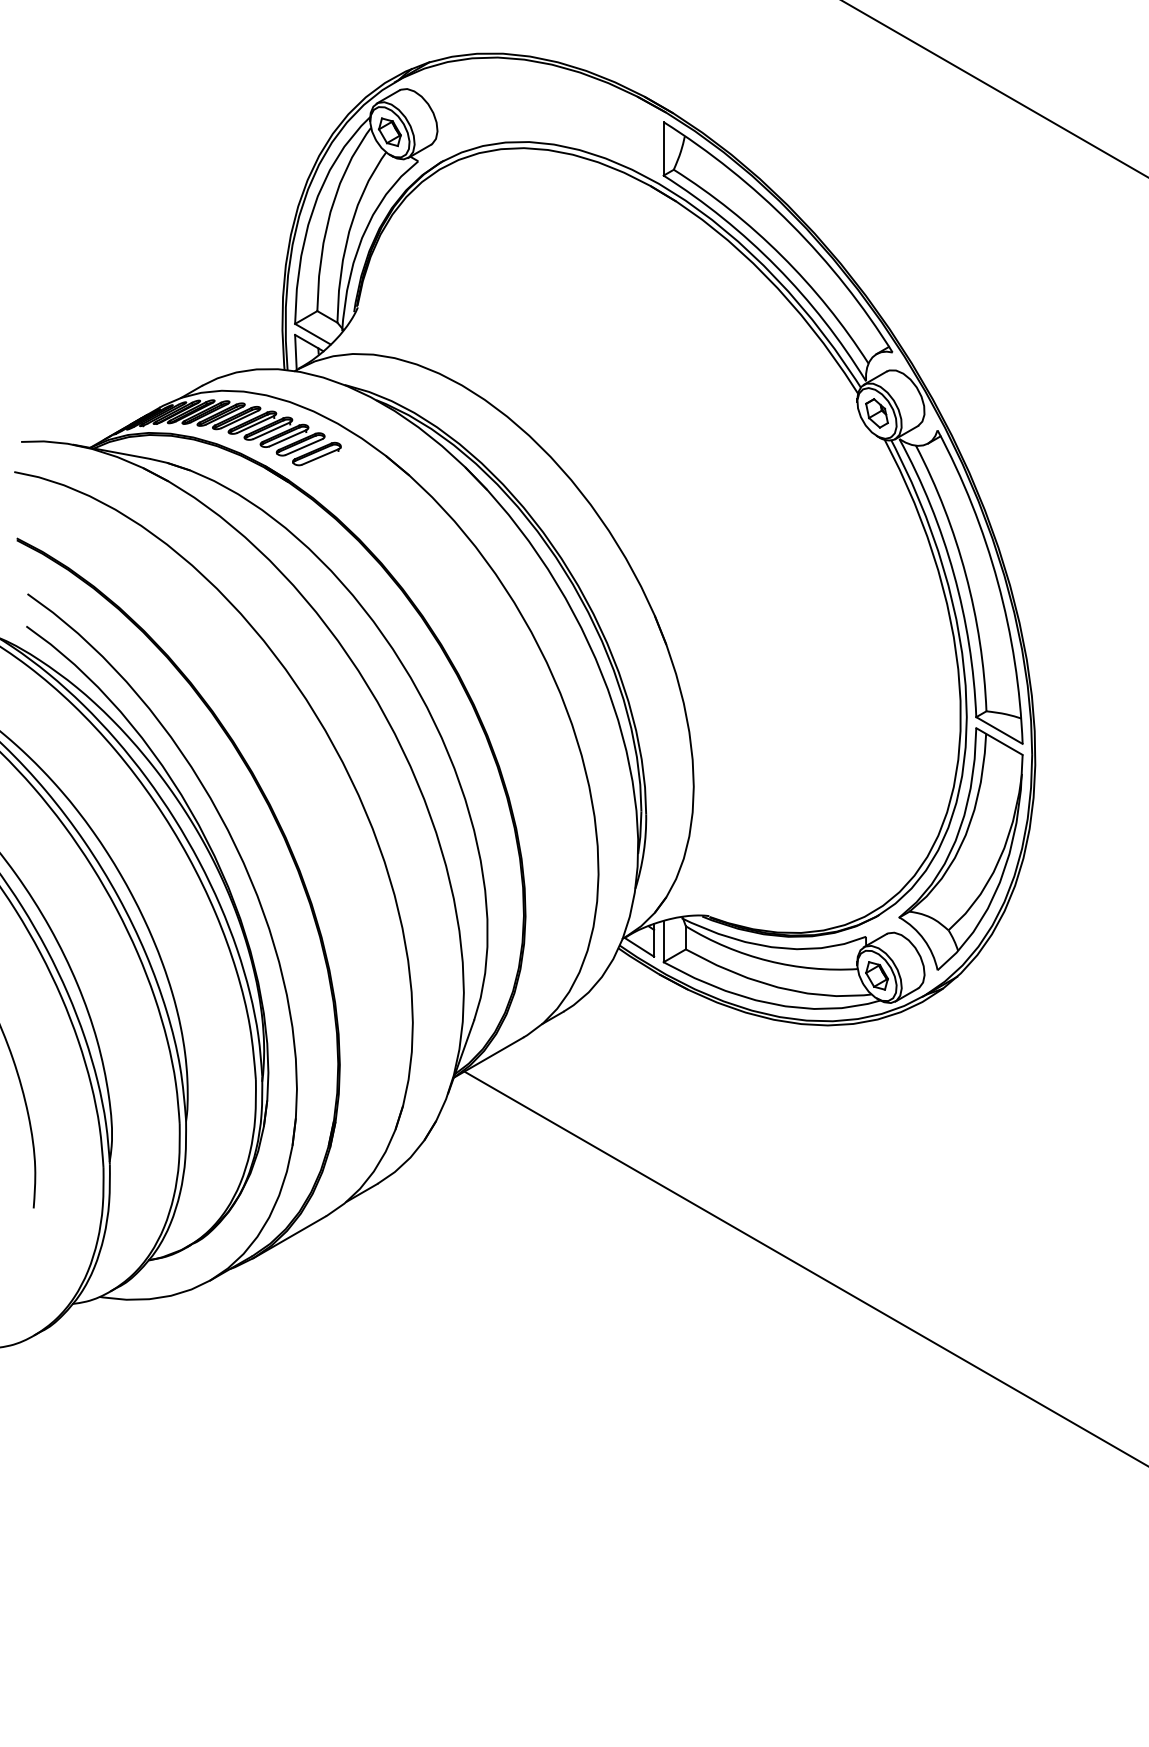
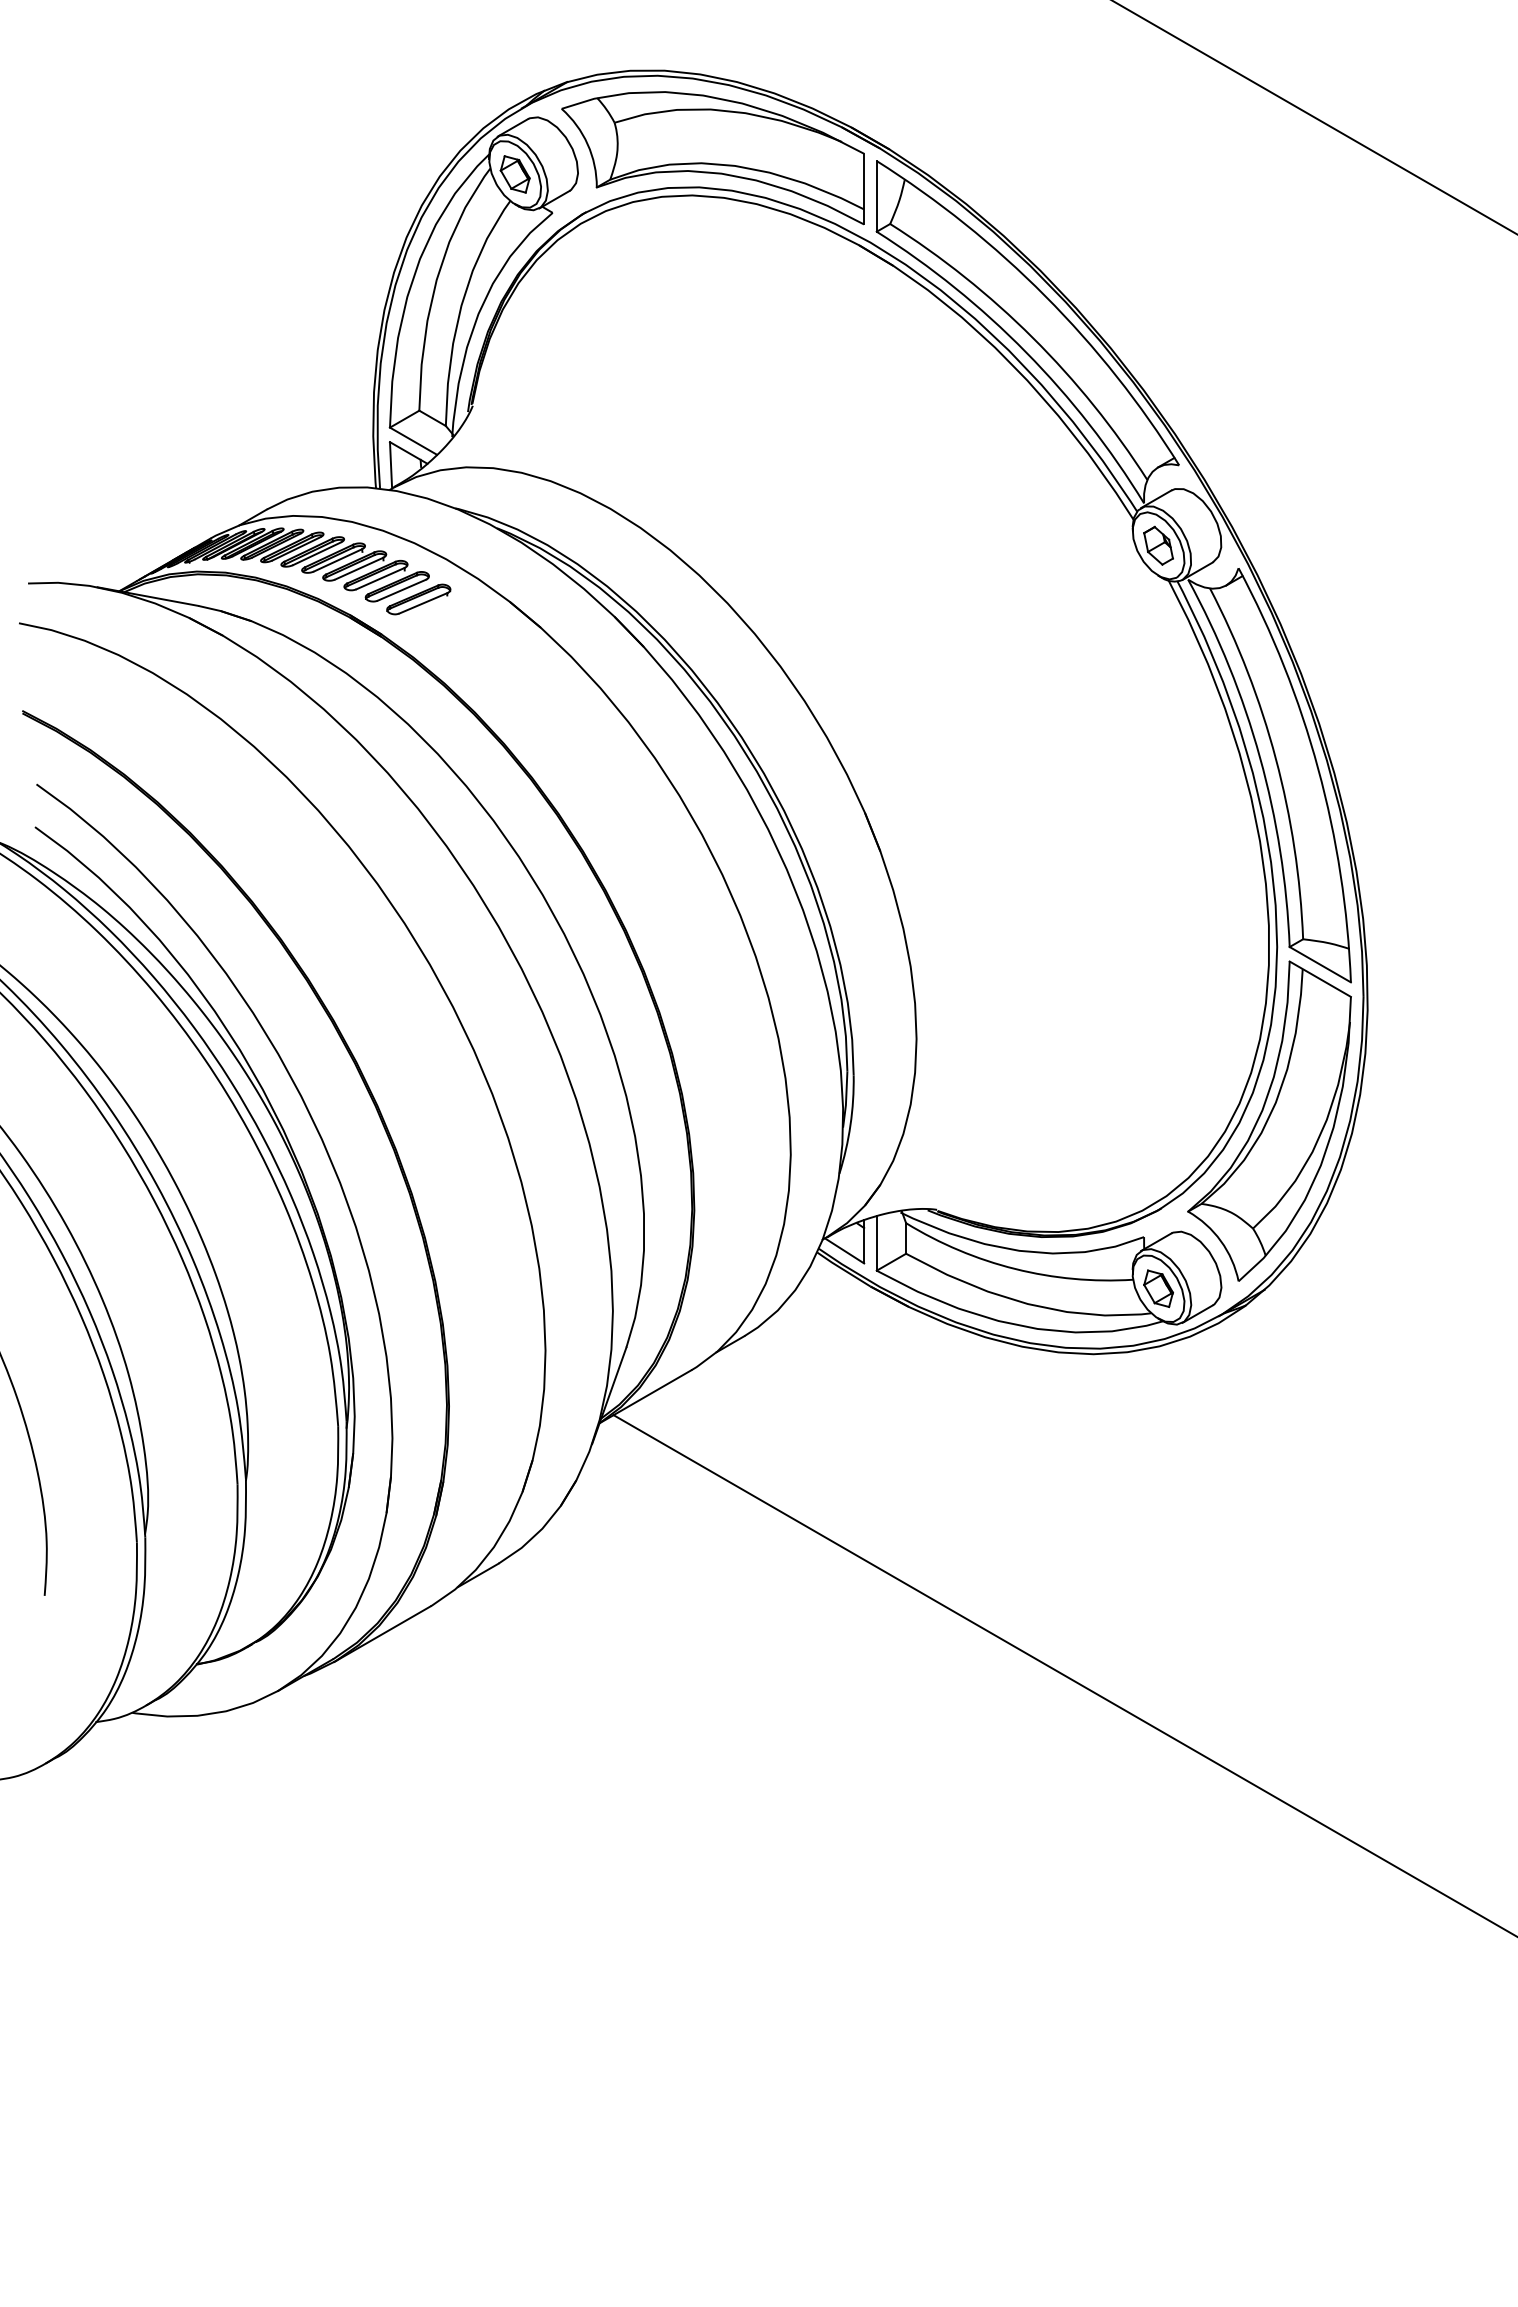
part: (539, 120) -> (712, 158), added

